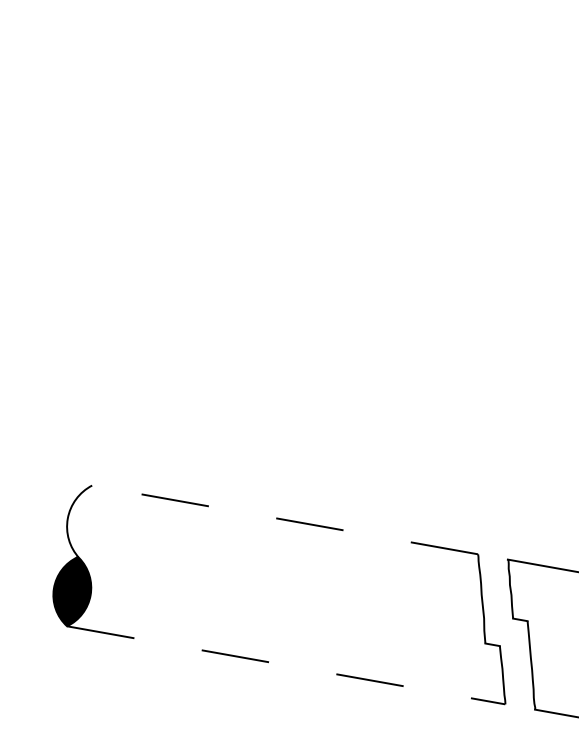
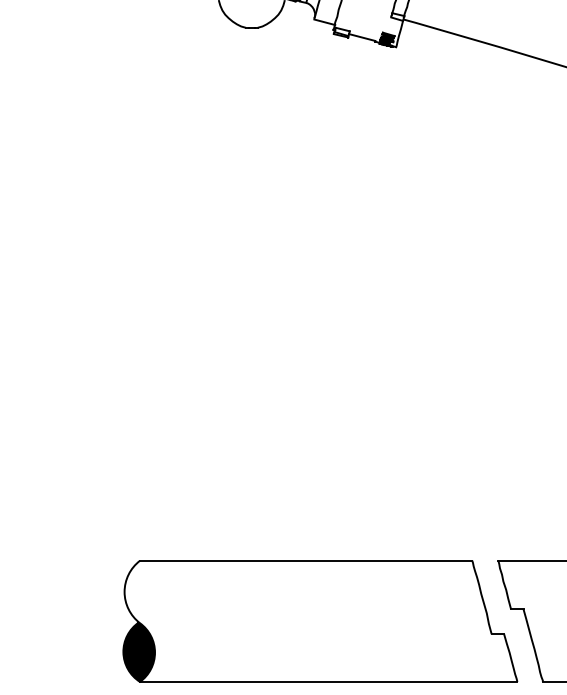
line: (284, 519) -> (305, 560), dashed -> solid
line: (286, 664) -> (328, 681), dashed -> solid

